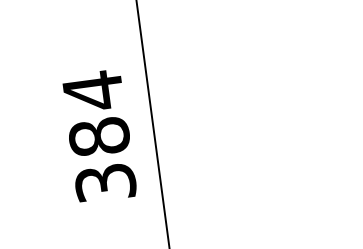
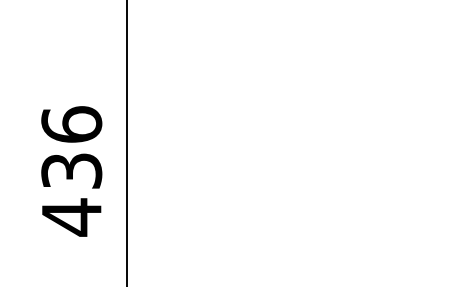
text: (99, 136) -> (71, 170), 384 -> 436

